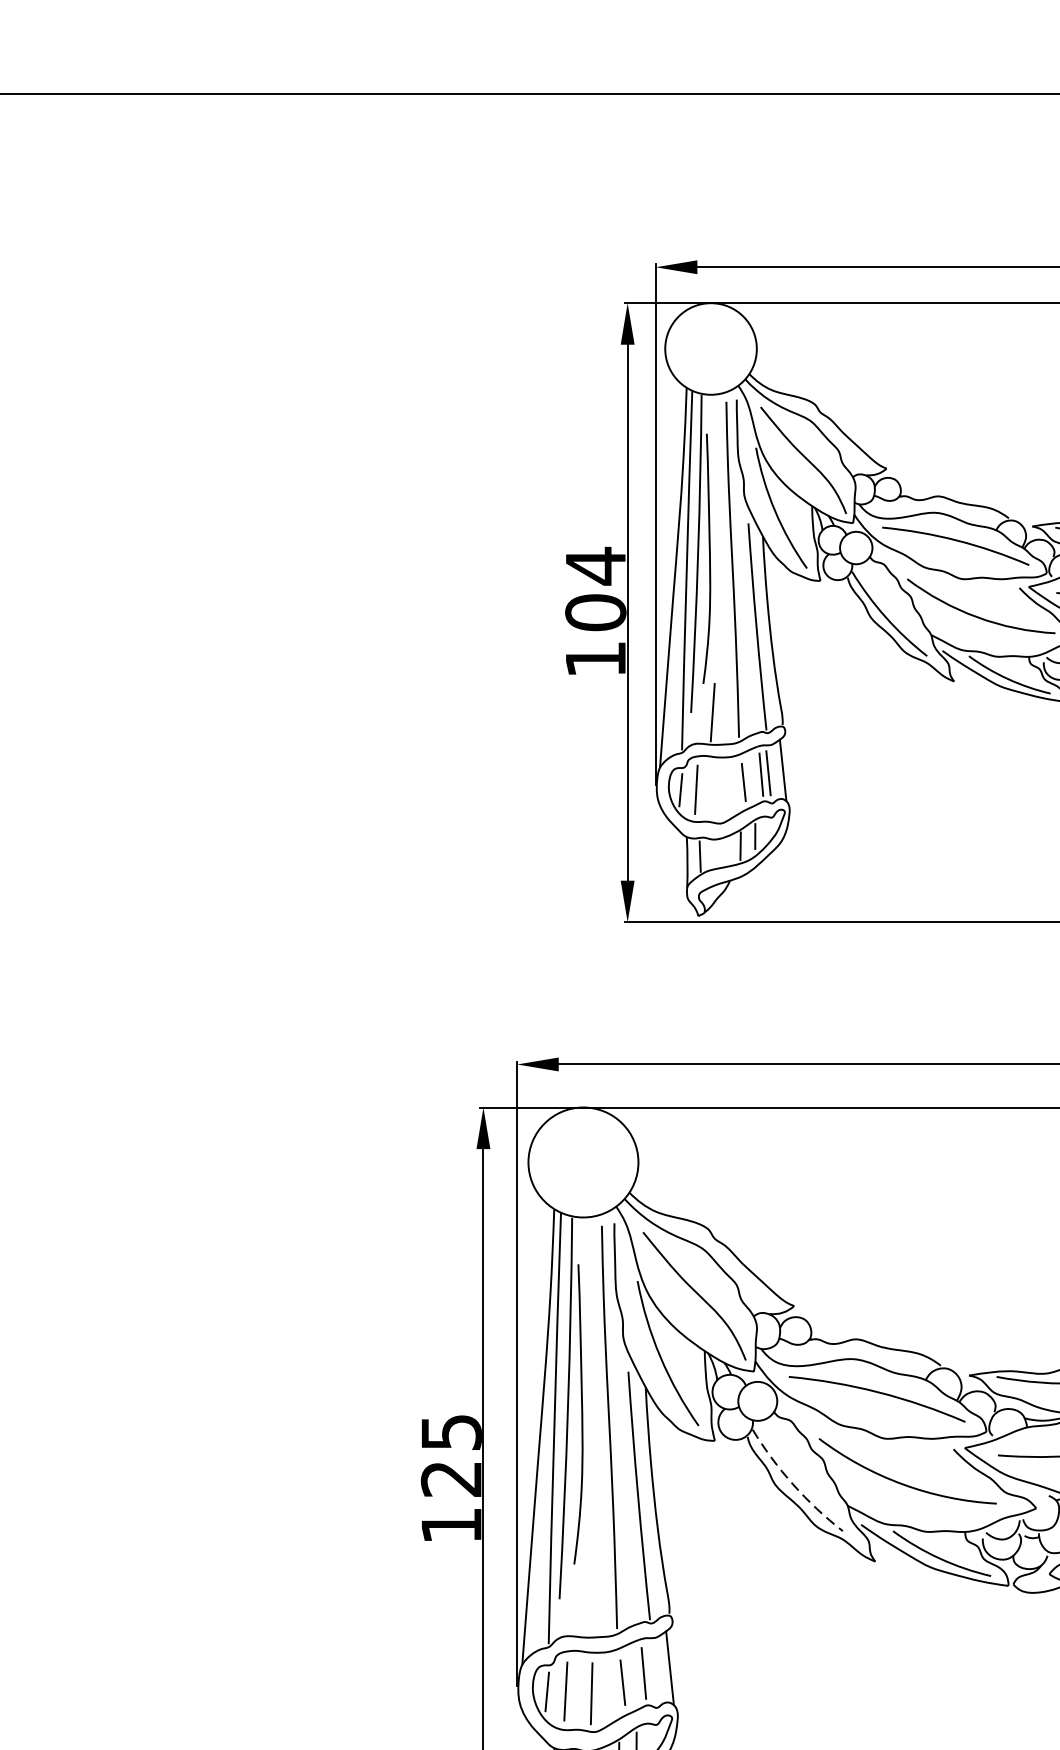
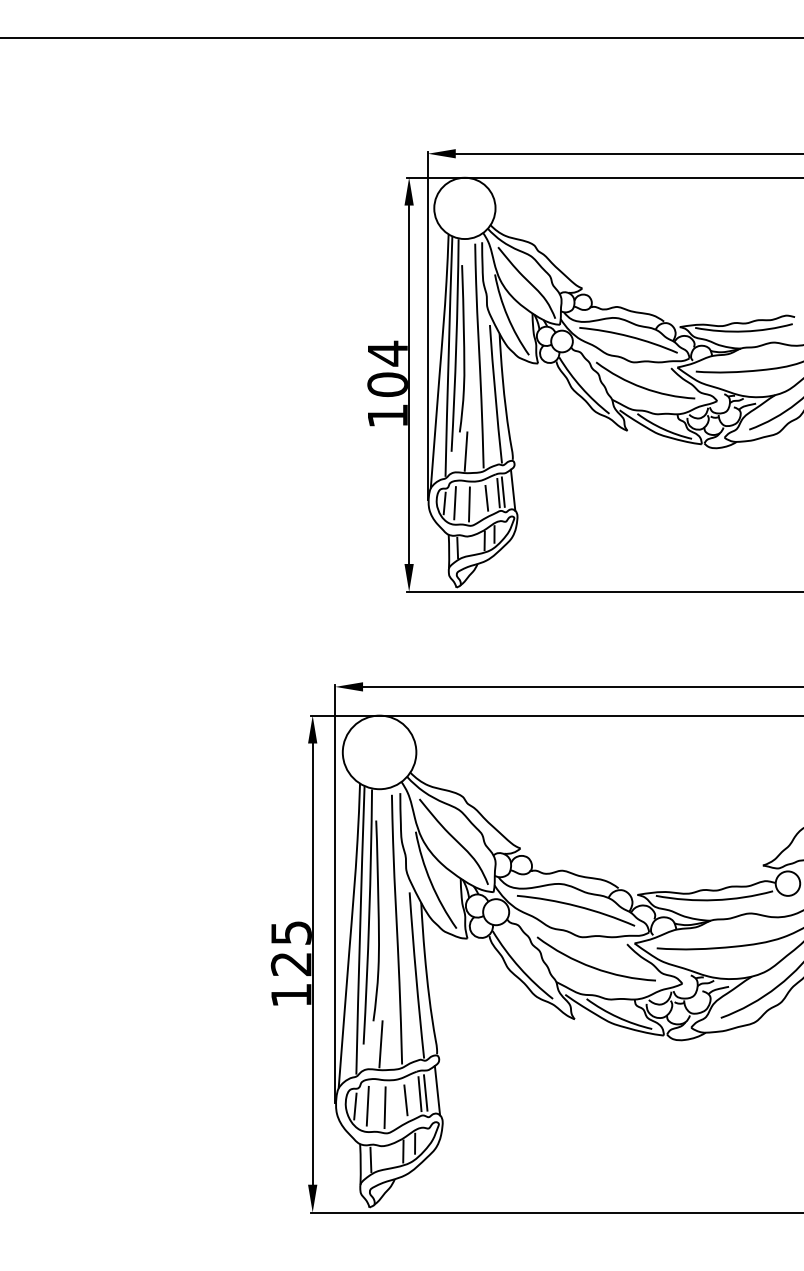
line: (717, 791) -> (469, 504), added
arc: (792, 1484) -> (519, 967), dashed -> solid
line: (584, 1599) -> (380, 1044), added
line: (652, 1670) -> (425, 1092), added

